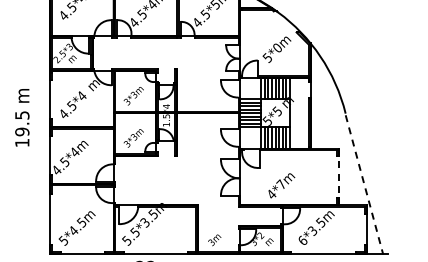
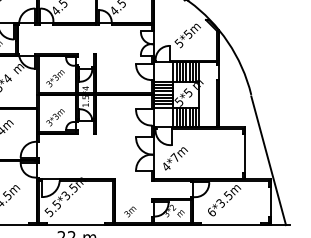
text: (276, 48) -> (187, 34), 5*0m -> 5*5m
line: (338, 177) -> (244, 153), dashed -> solid
text: (281, 185) -> (175, 158), moved
line: (364, 185) -> (268, 161), dashed -> solid

